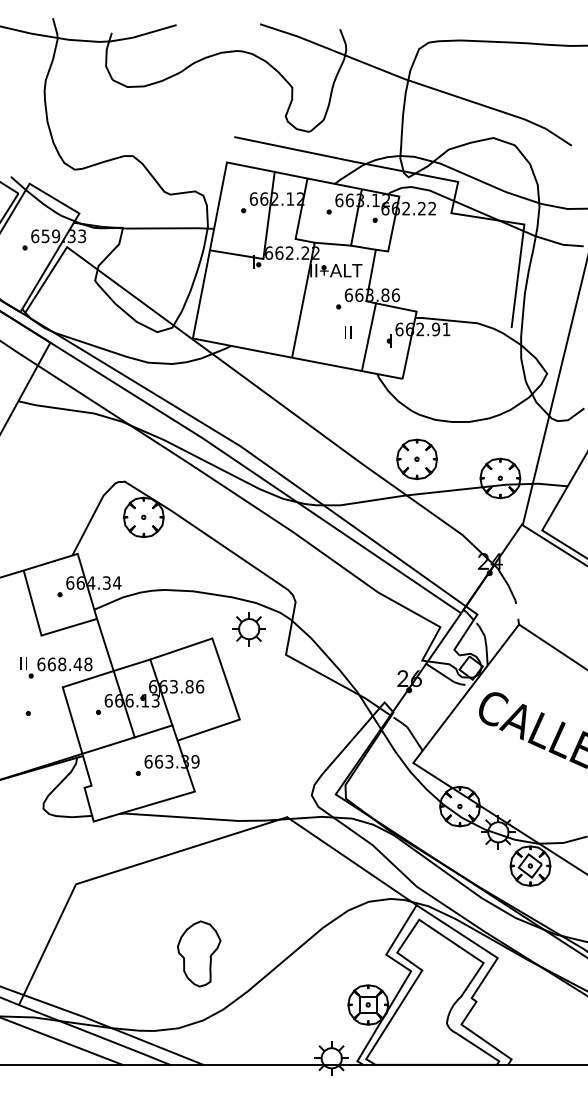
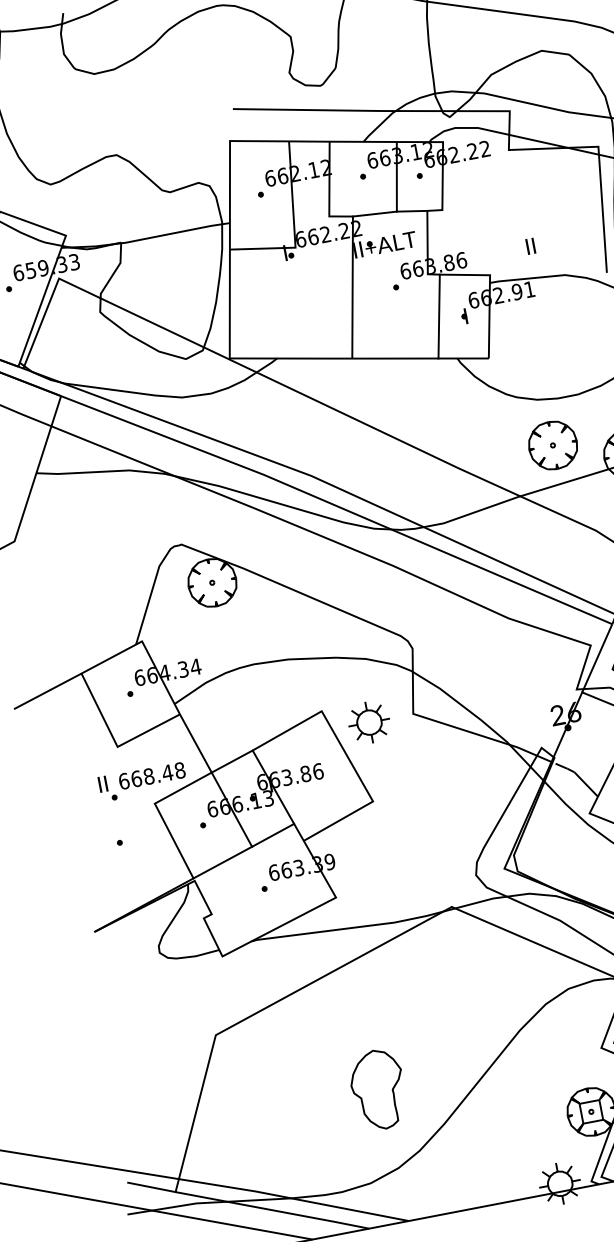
text: (348, 332) -> (531, 246), moved
part: (416, 458) -> (552, 444), moved
part: (248, 629) -> (368, 723), moved

